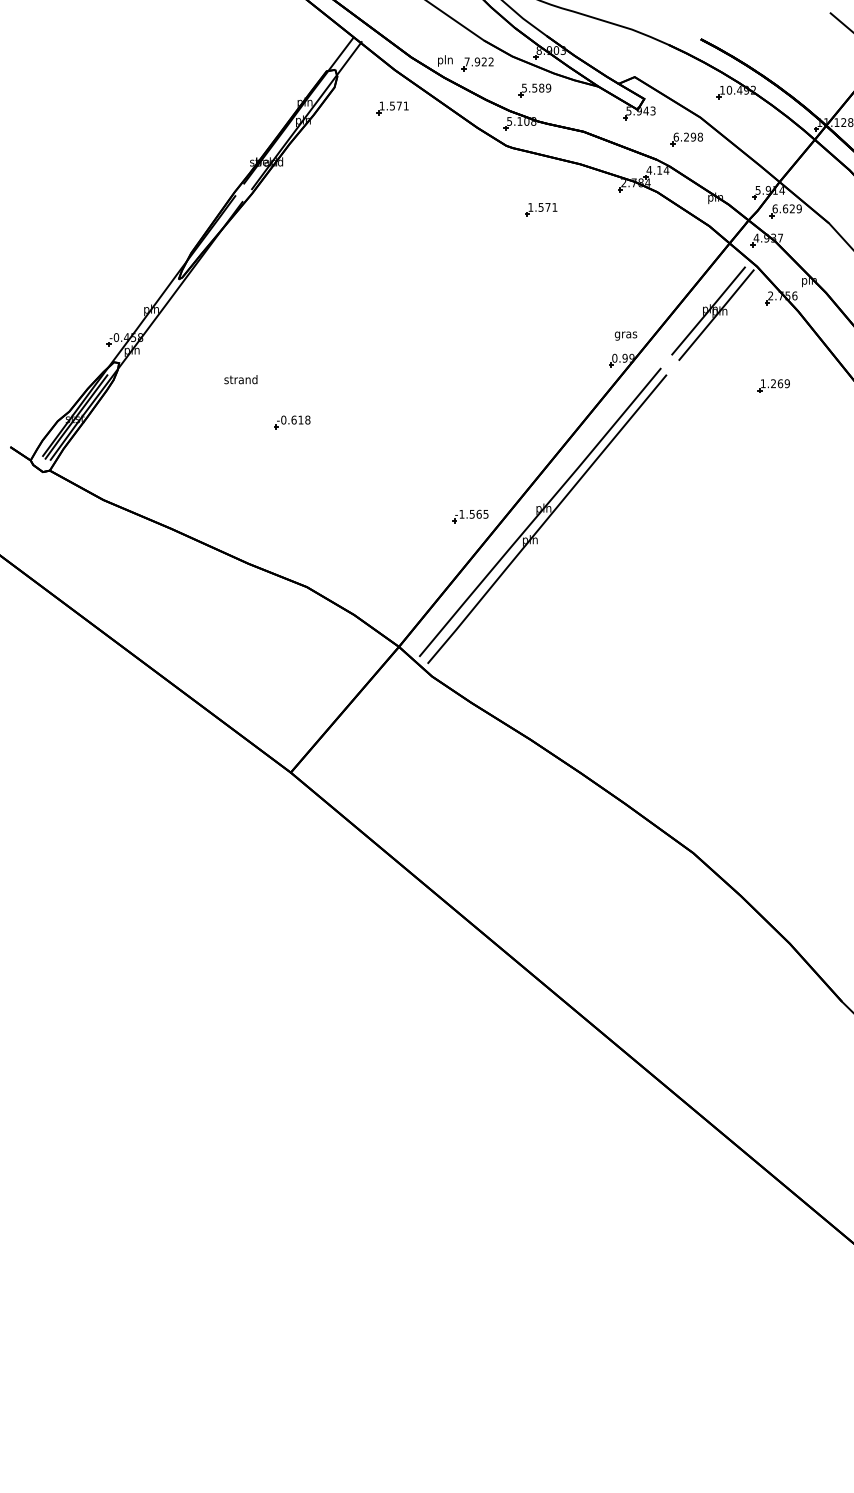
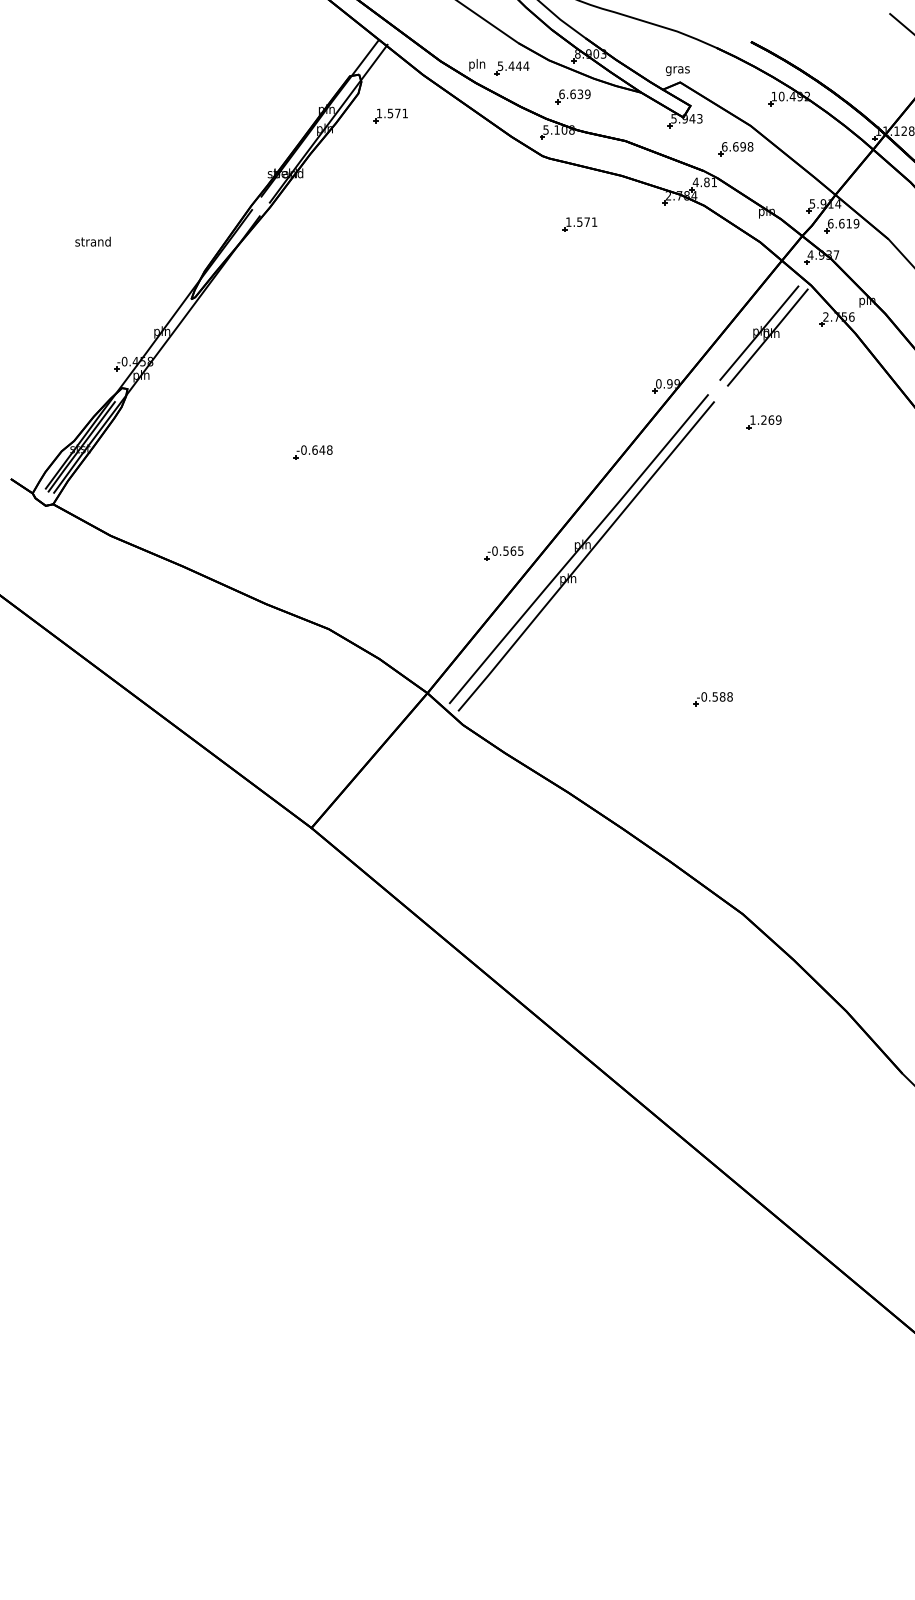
text: (479, 61) -> (513, 65), 7.922 -> 5.444
text: (533, 88) -> (571, 94), 5.589 -> 6.639
part: (392, 107) -> (390, 115), moved
text: (686, 136) -> (735, 146), 6.298 -> 6.698
text: (663, 170) -> (710, 182), 4.14 -> 4.81
text: (791, 208) -> (848, 223), 6.629 -> 6.619
text: (625, 335) -> (677, 70), moved
text: (240, 379) -> (92, 241), moved
part: (773, 385) -> (763, 422), moved
text: (301, 419) -> (322, 449), -0.618 -> -0.648
text: (461, 513) -> (494, 550), -1.565 -> -0.565
part: (664, 652) -> (712, 699), added

